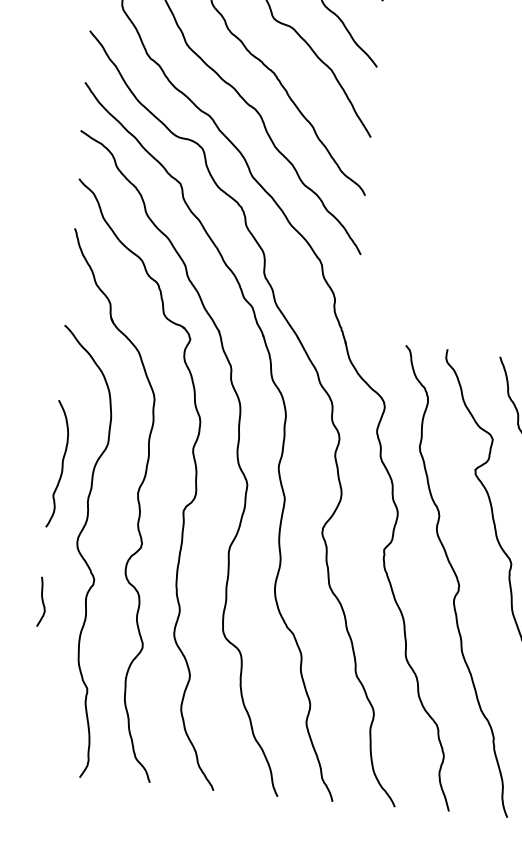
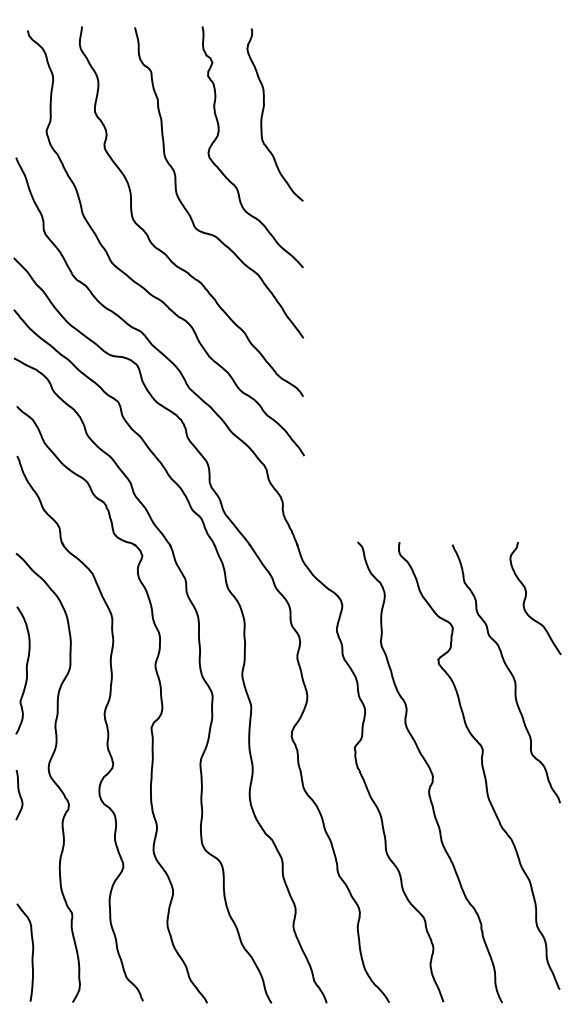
curve: (61, 463) -> (25, 669), moved
curve: (42, 602) -> (19, 795), moved
curve: (43, 725) -> (31, 954), added

